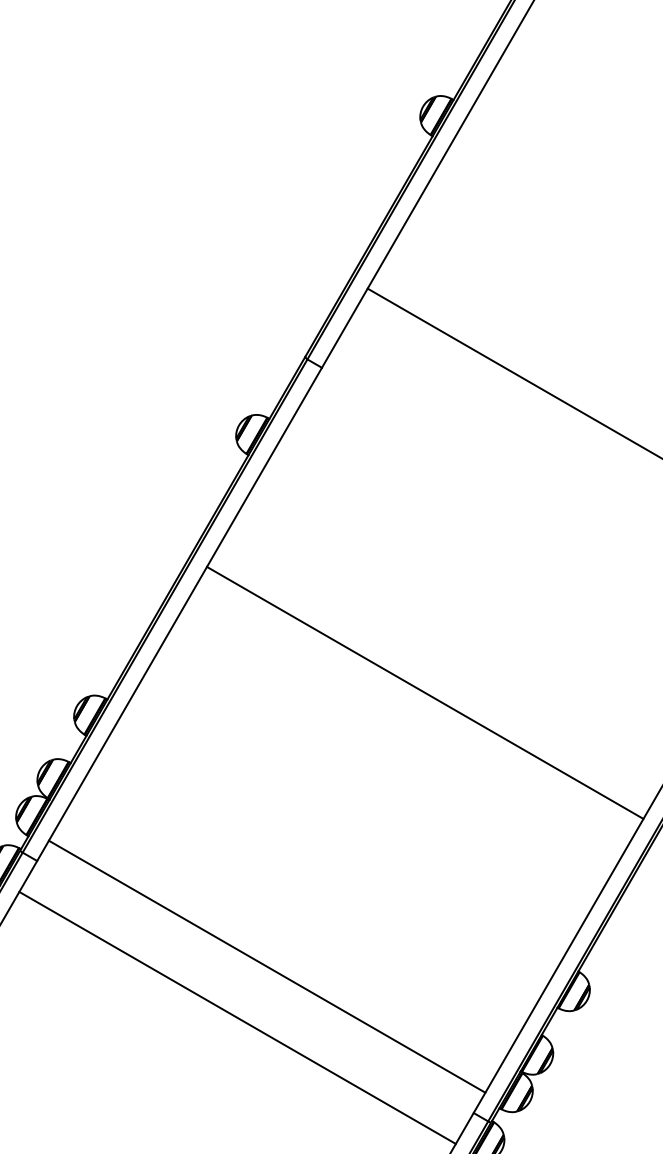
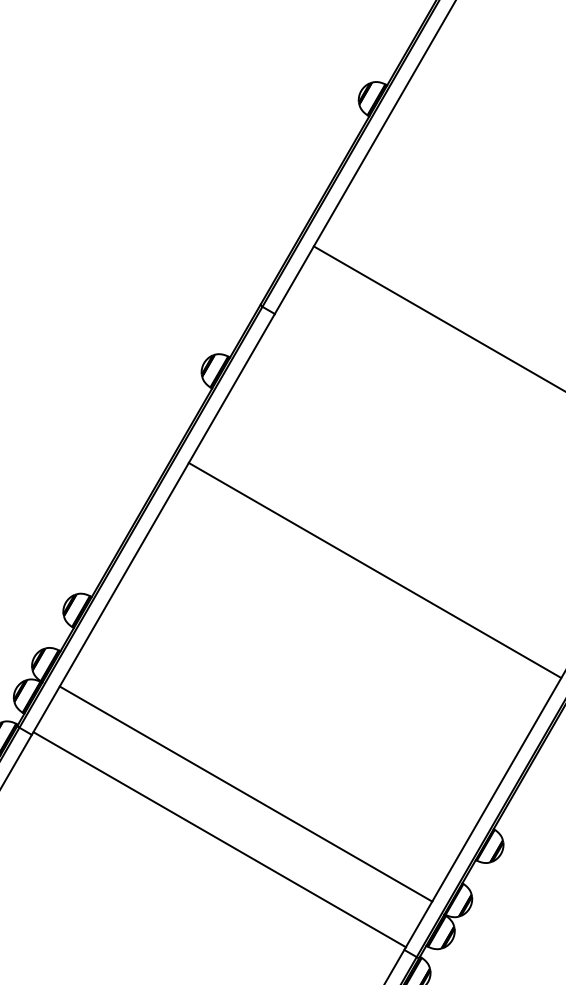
line: (424, 691) -> (374, 569), moved
line: (266, 966) -> (245, 793), moved
line: (237, 1017) -> (219, 839), moved

